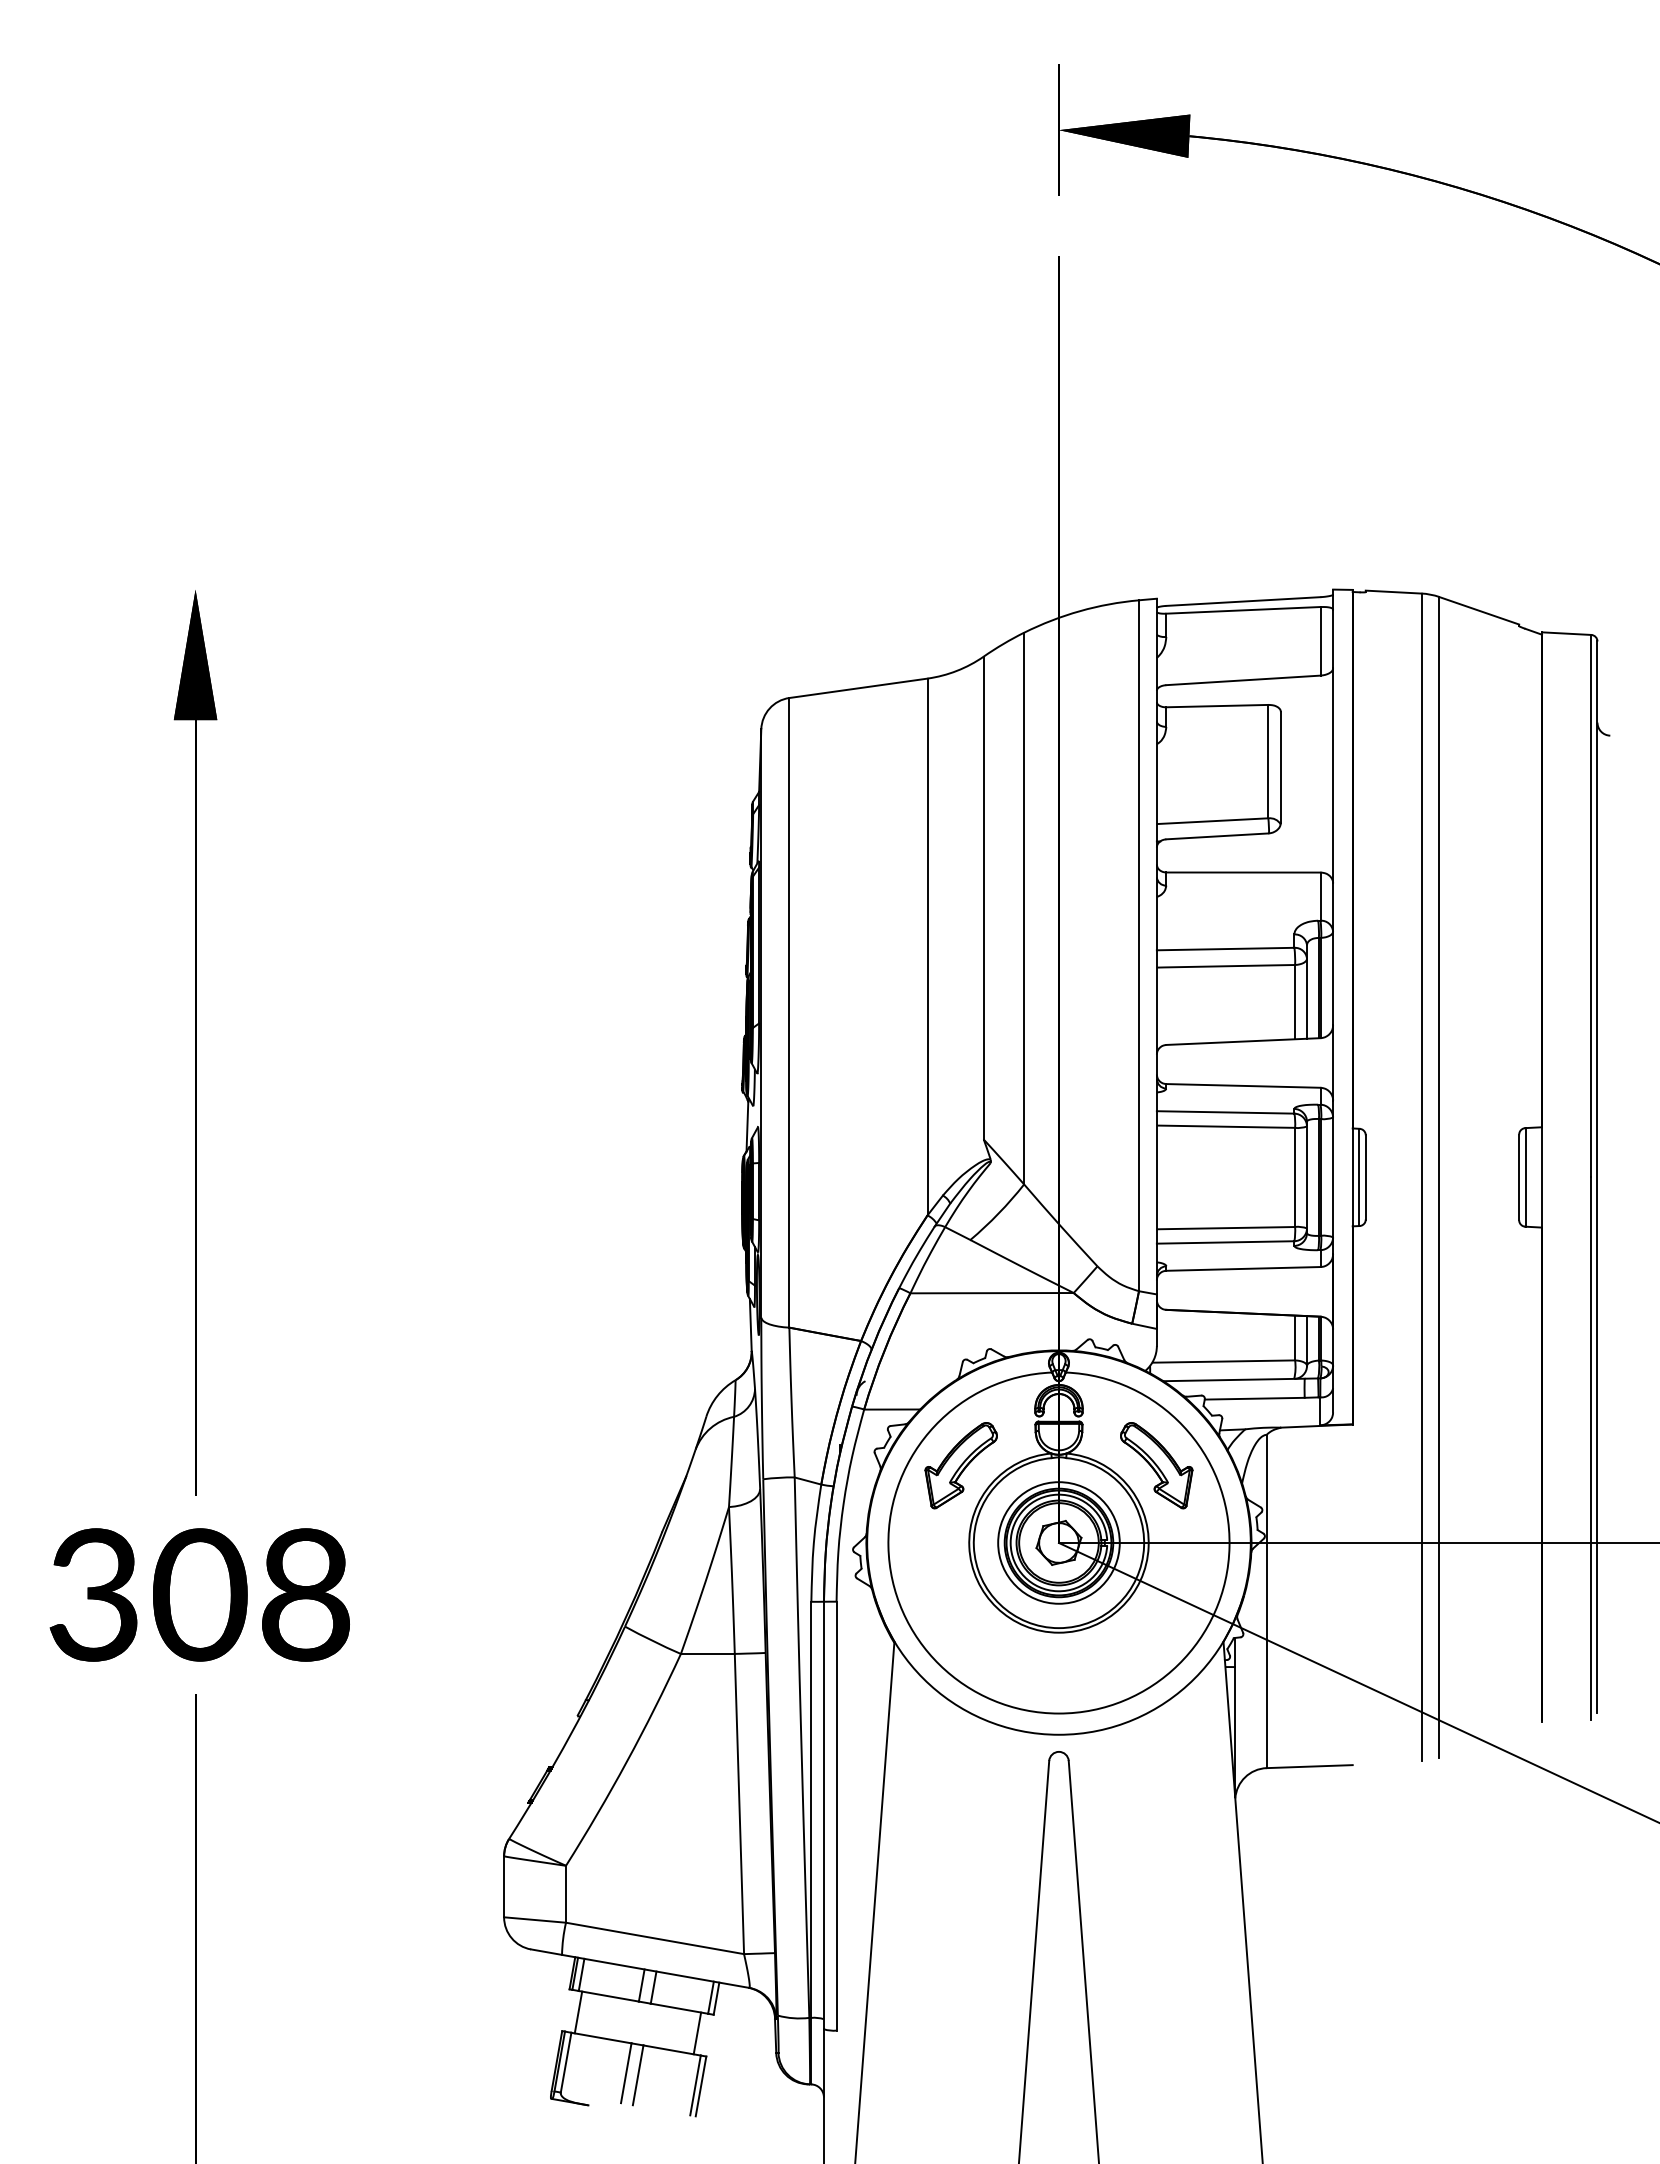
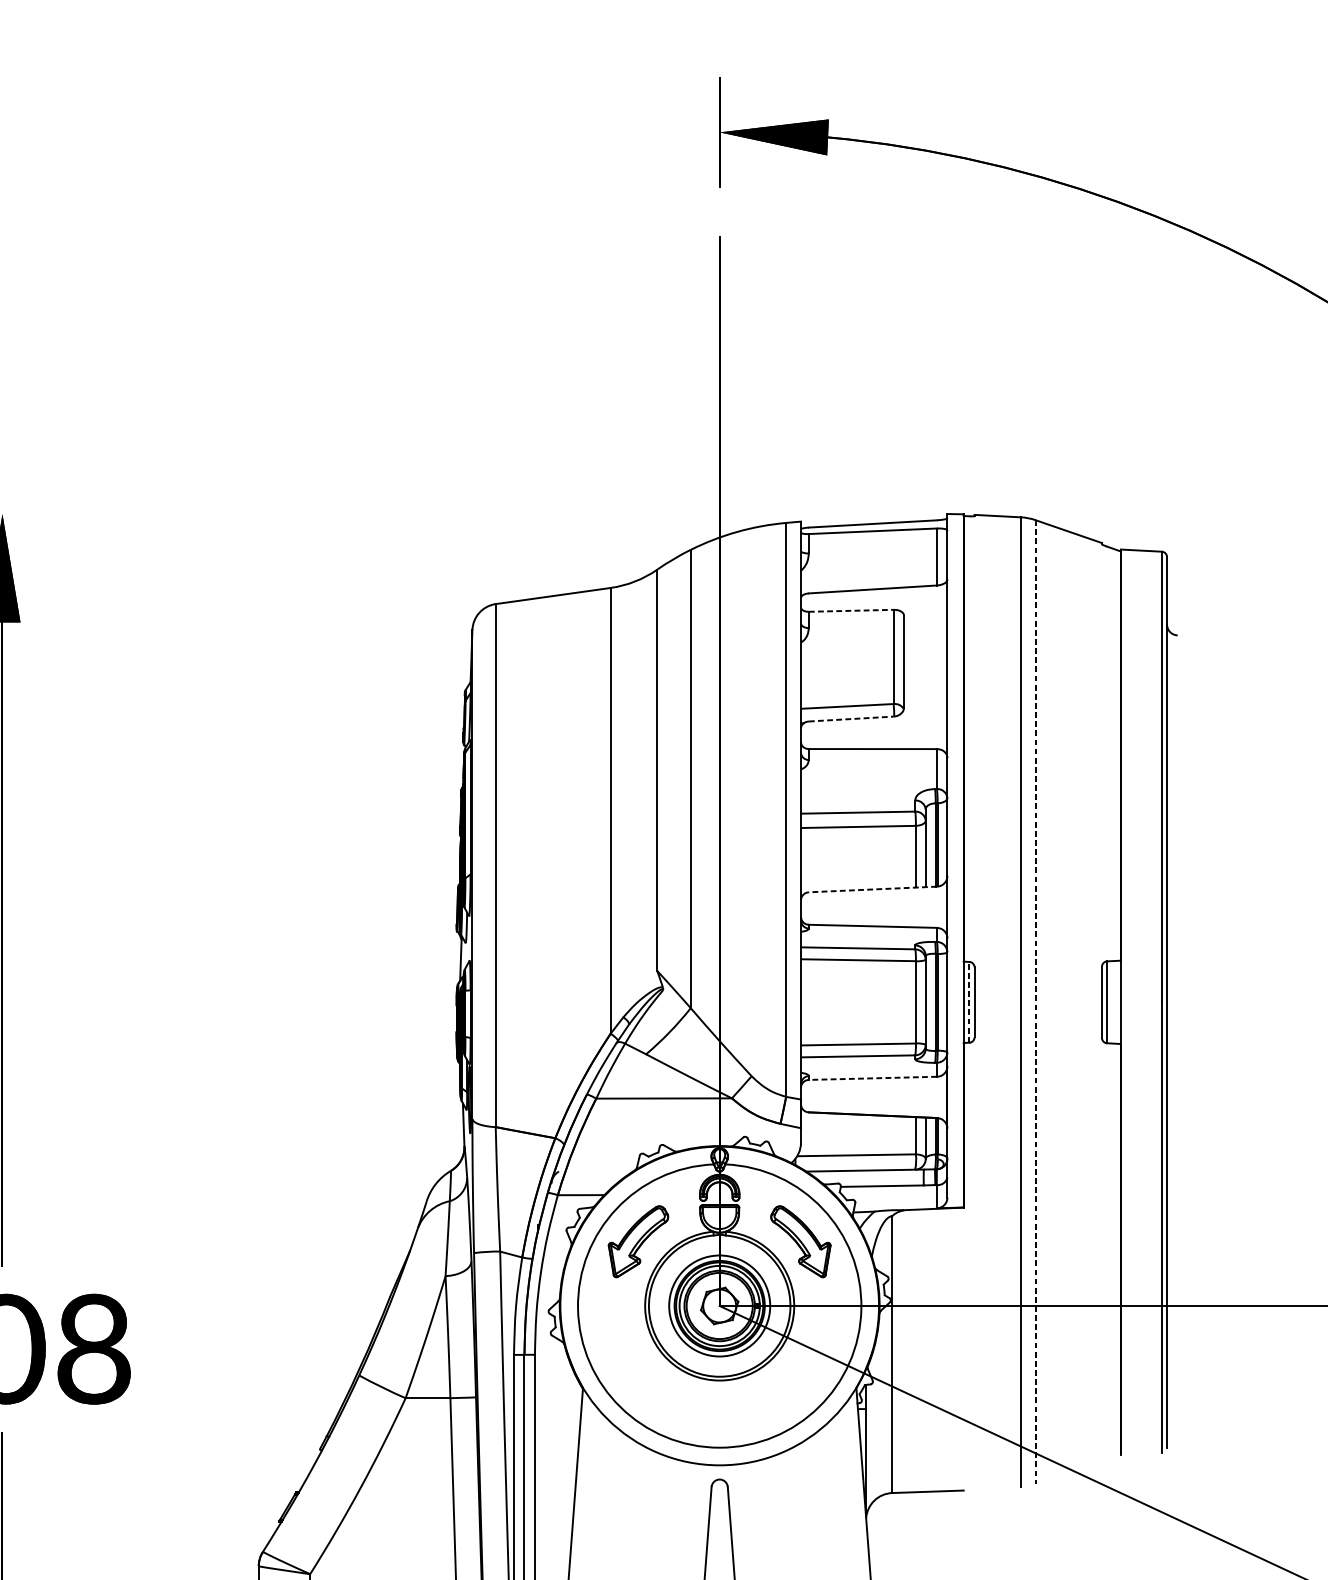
line: (1217, 706) -> (851, 611), solid -> dashed
line: (1217, 836) -> (851, 719), solid -> dashed
line: (1242, 1041) -> (872, 889), solid -> dashed
line: (1359, 1177) -> (969, 1002), solid -> dashed
line: (1439, 1177) -> (1035, 1002), solid -> dashed
line: (1242, 1268) -> (872, 1078), solid -> dashed

